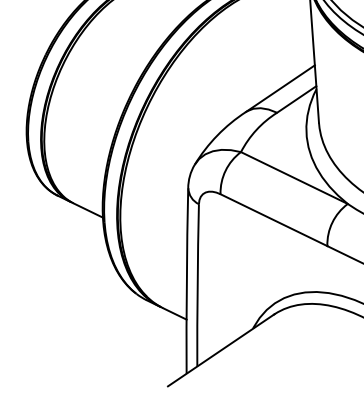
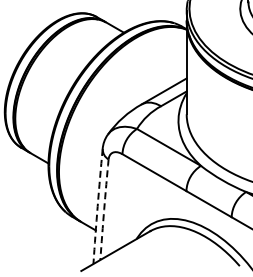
arc: (186, 281) -> (97, 206), solid -> dashed
arc: (198, 285) -> (104, 209), solid -> dashed

